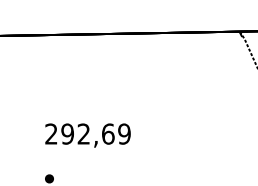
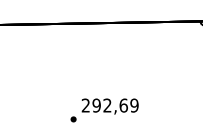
text: (86, 135) -> (109, 106), moved

